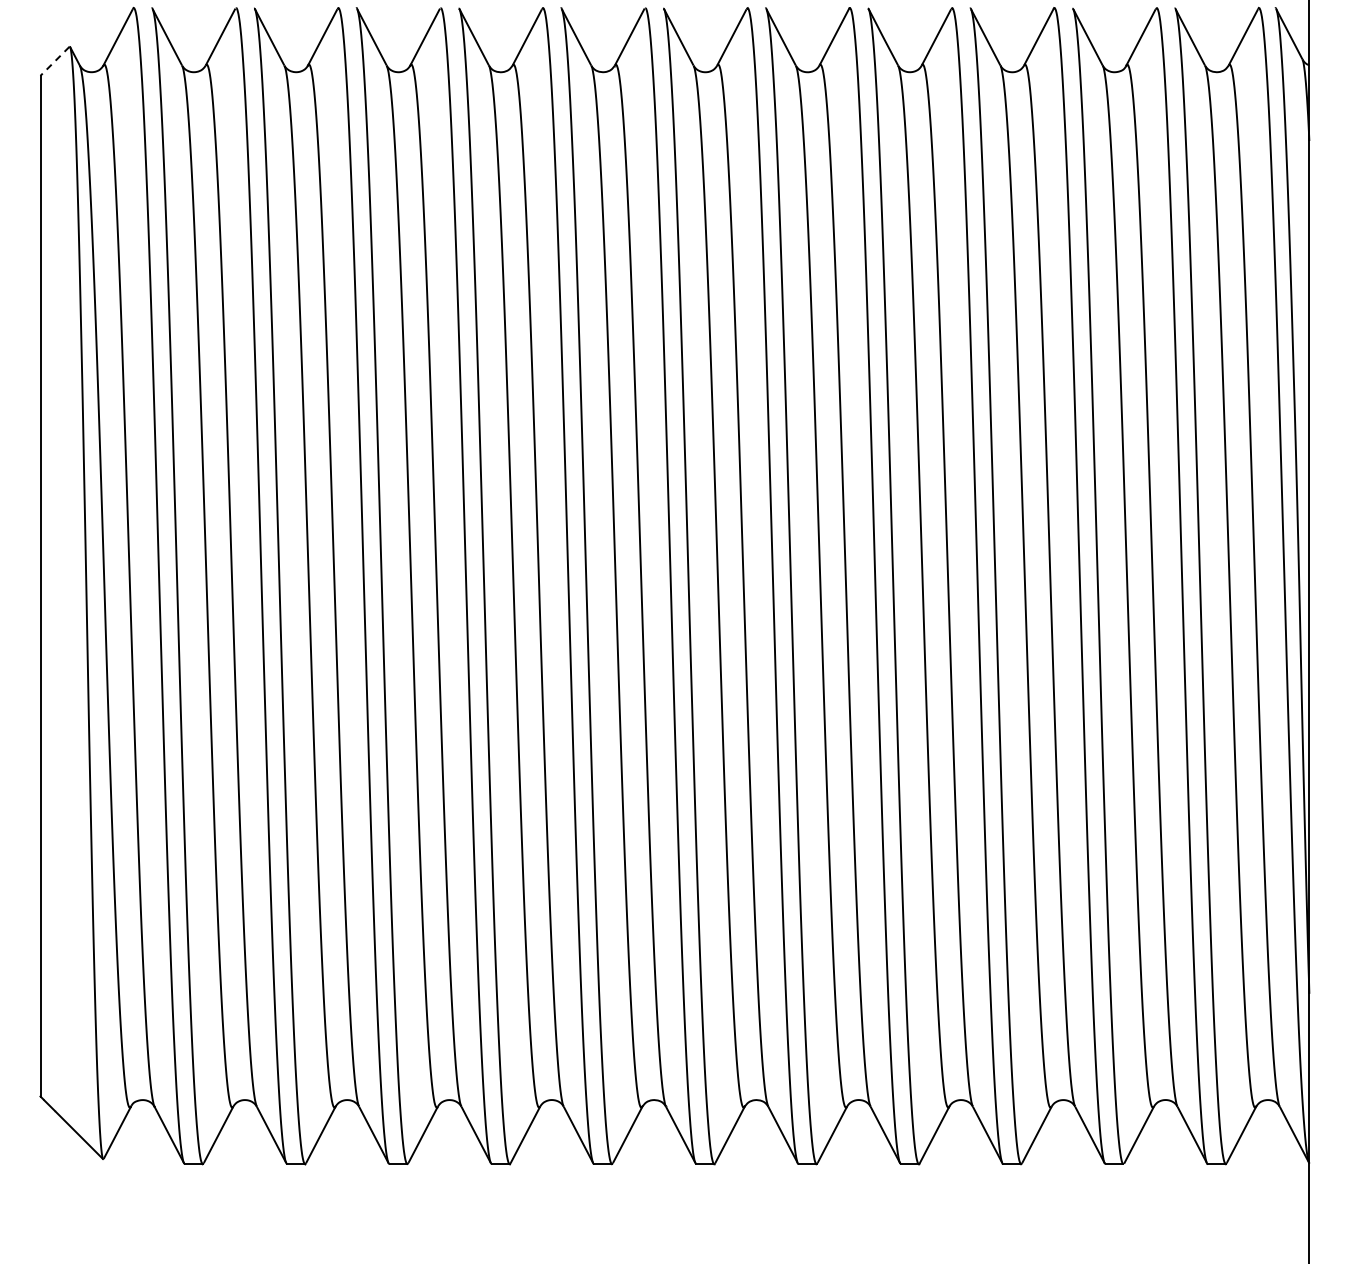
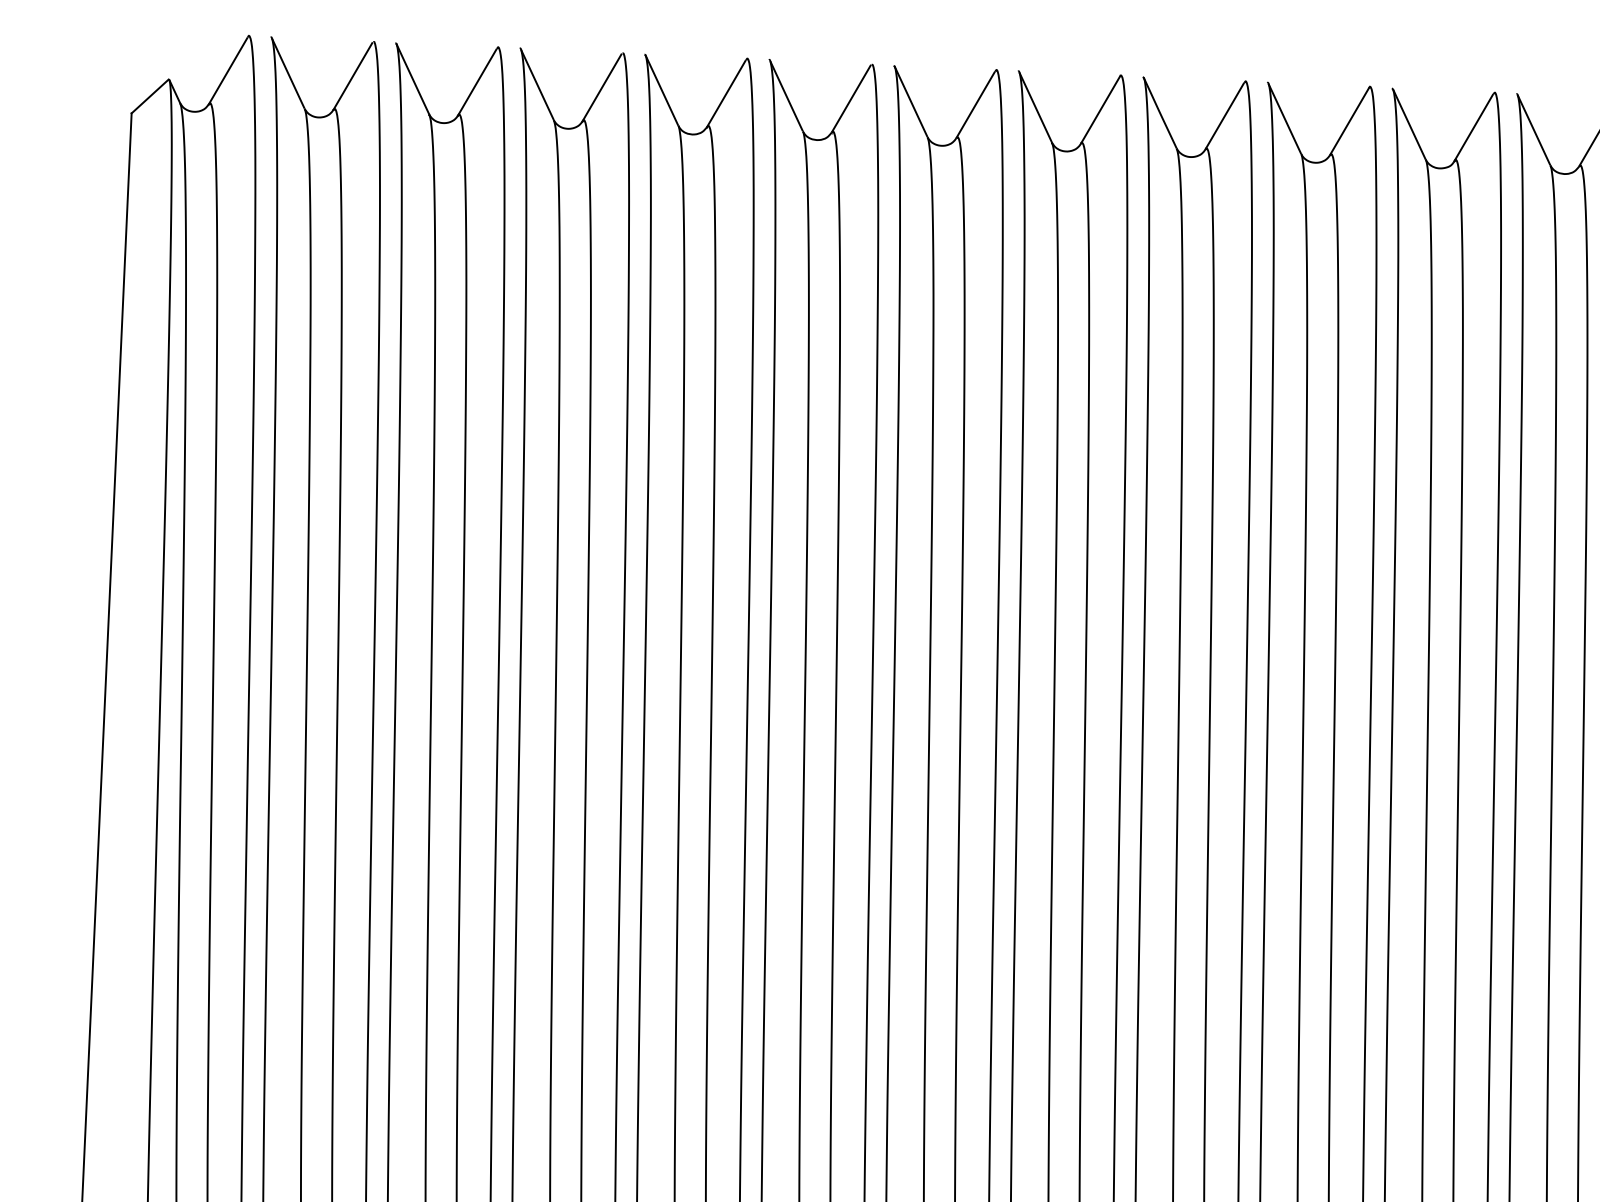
line: (55, 61) -> (150, 96), dashed -> solid

